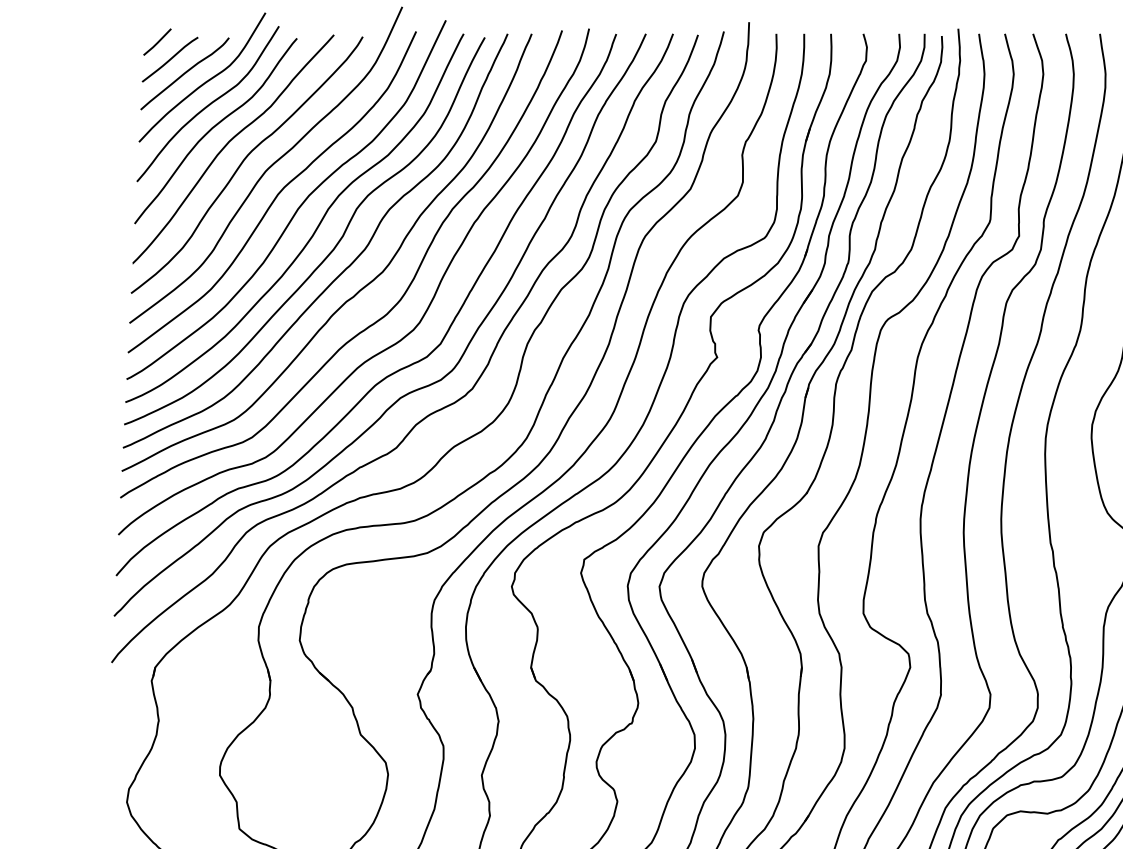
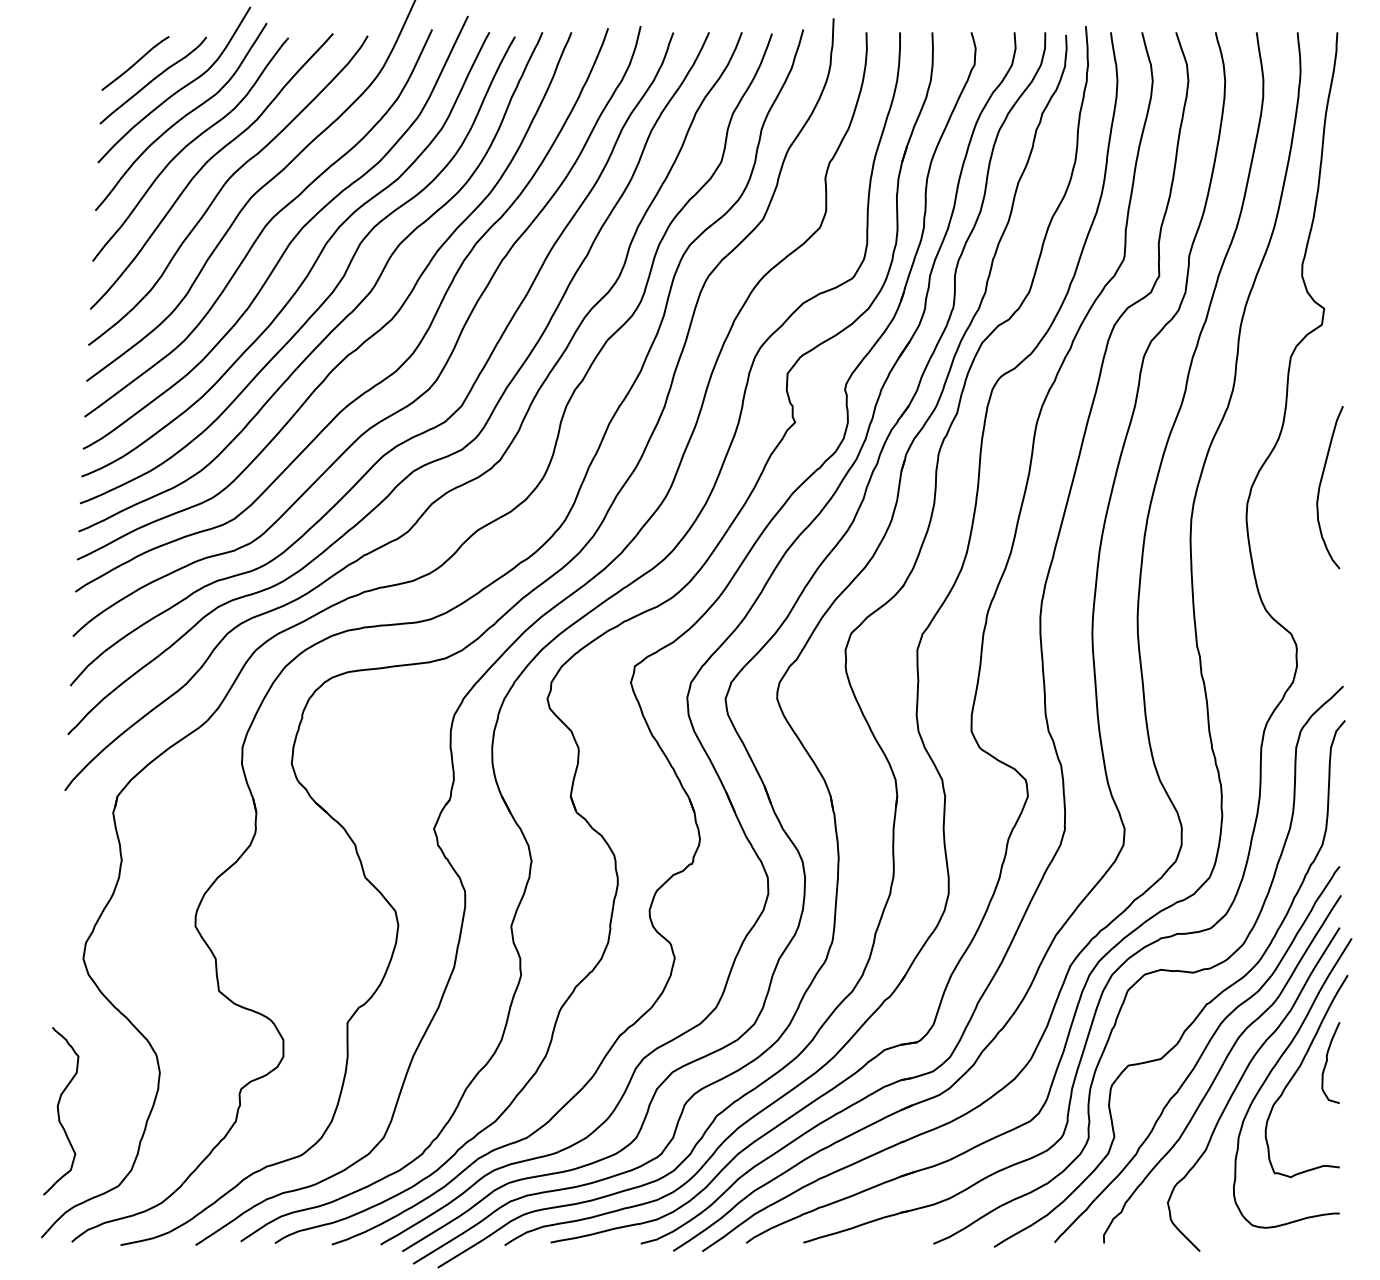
line: (157, 42) -> (120, 42), removed

